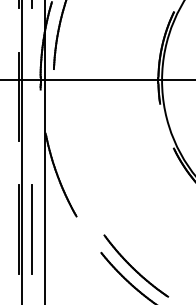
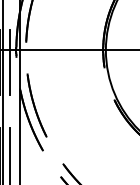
line: (31, 96) -> (9, 62), added
part: (68, 155) -> (36, 105), added

